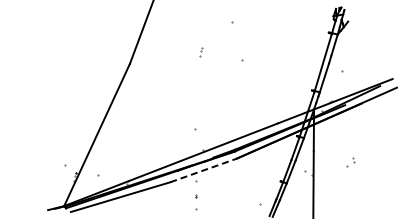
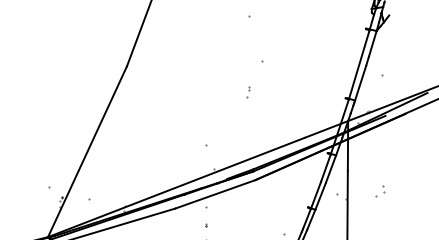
part: (201, 52) -> (249, 92), moved
part: (350, 162) -> (379, 191), moved
line: (204, 170) -> (216, 194), dashed -> solid

